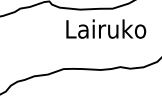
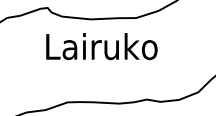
text: (106, 28) -> (102, 45), moved

